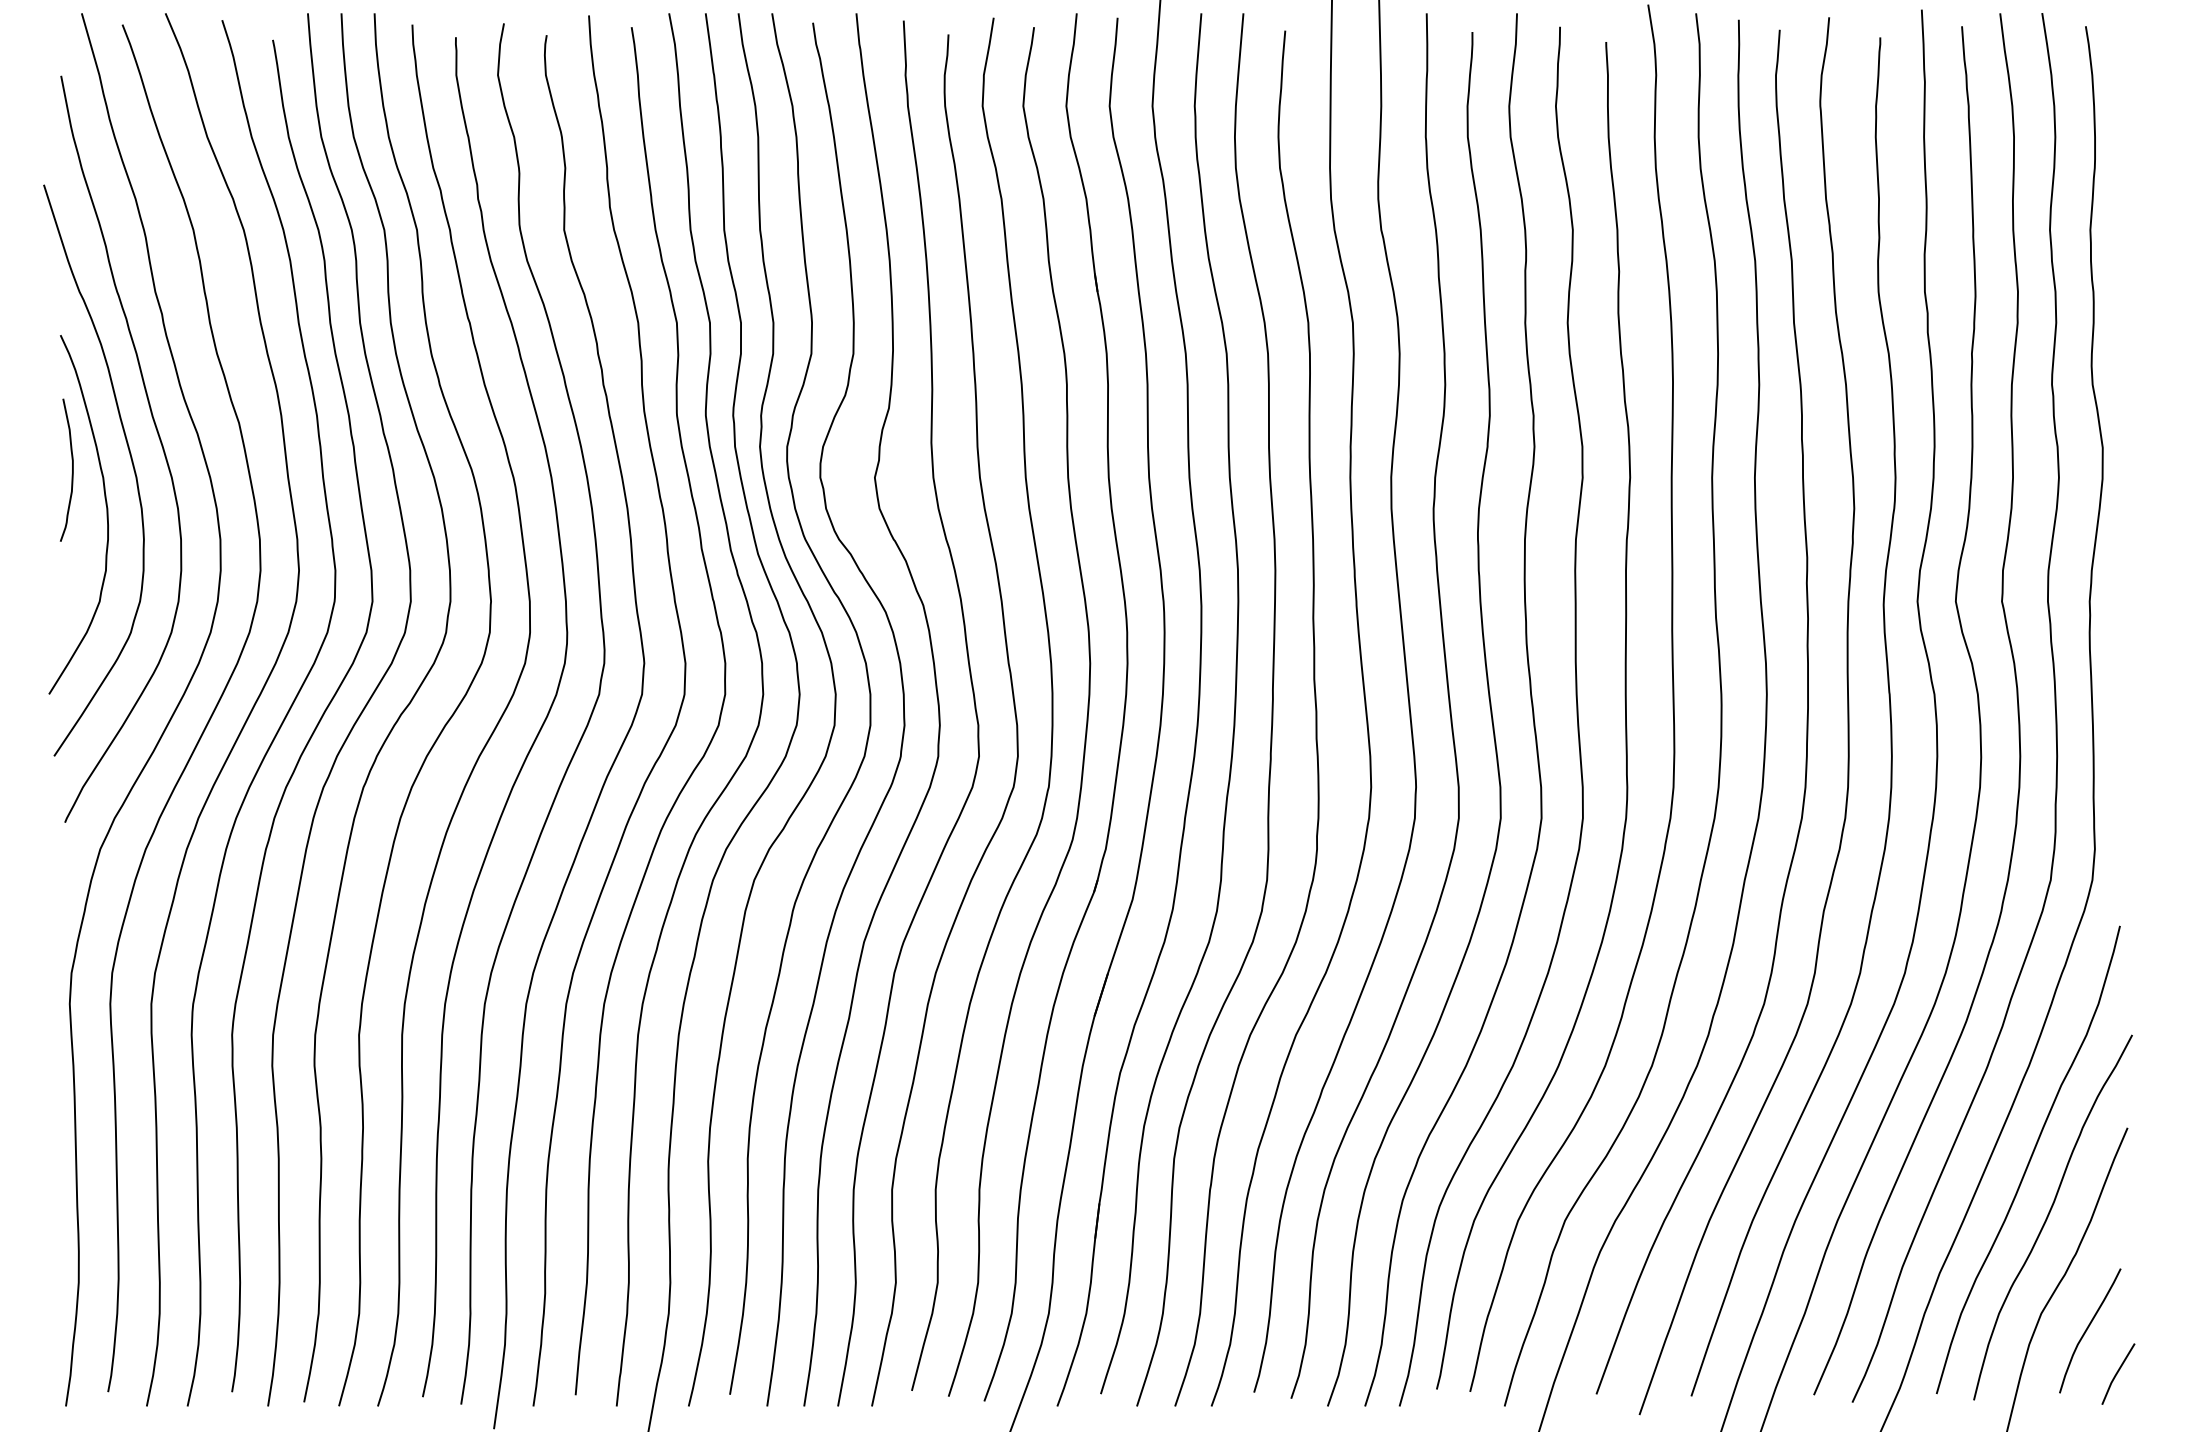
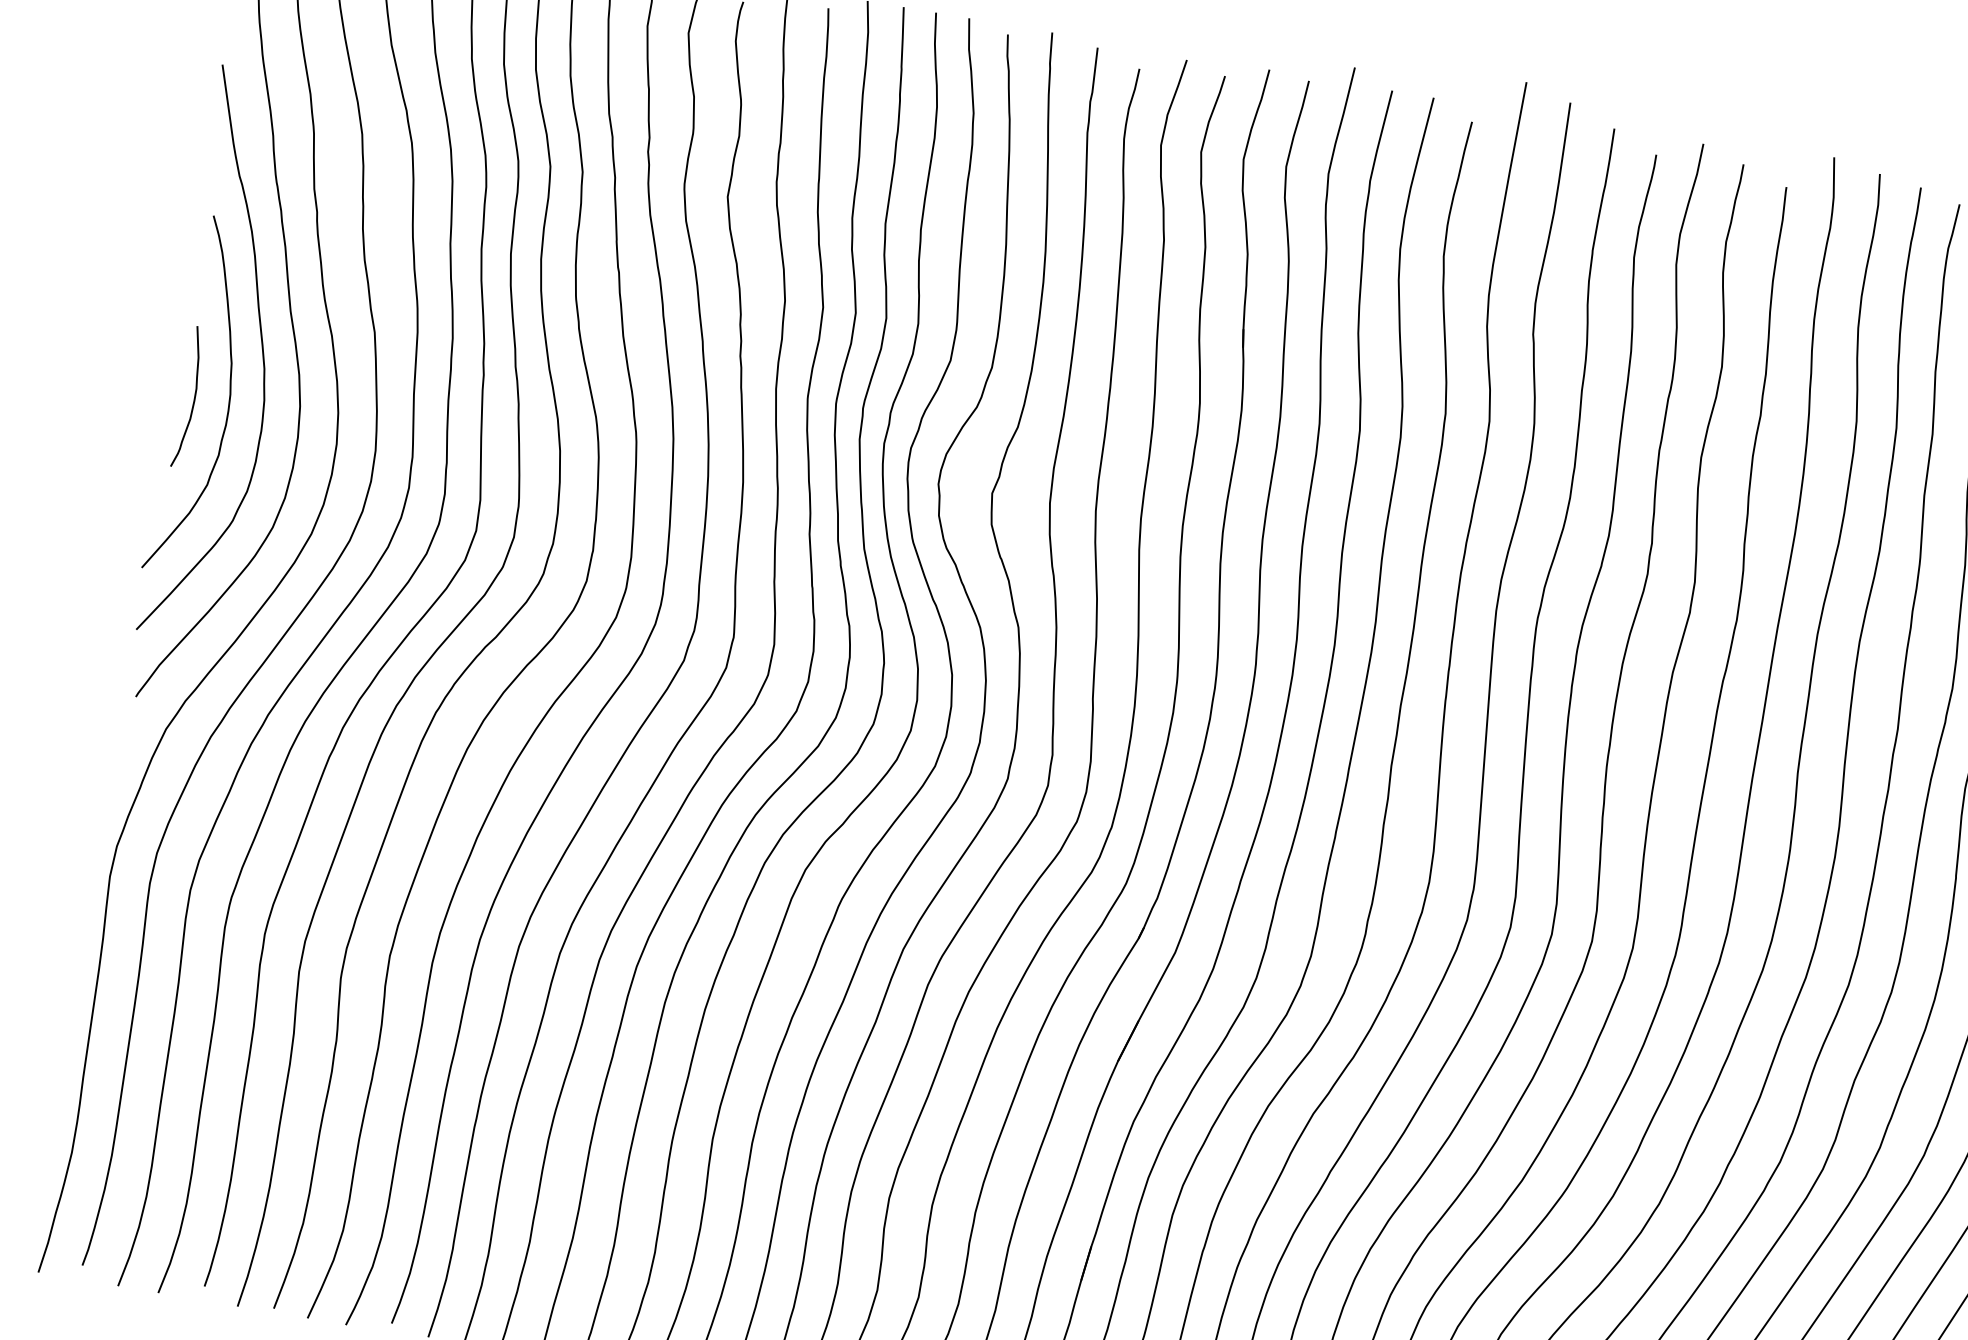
curve: (72, 469) -> (194, 397), moved

